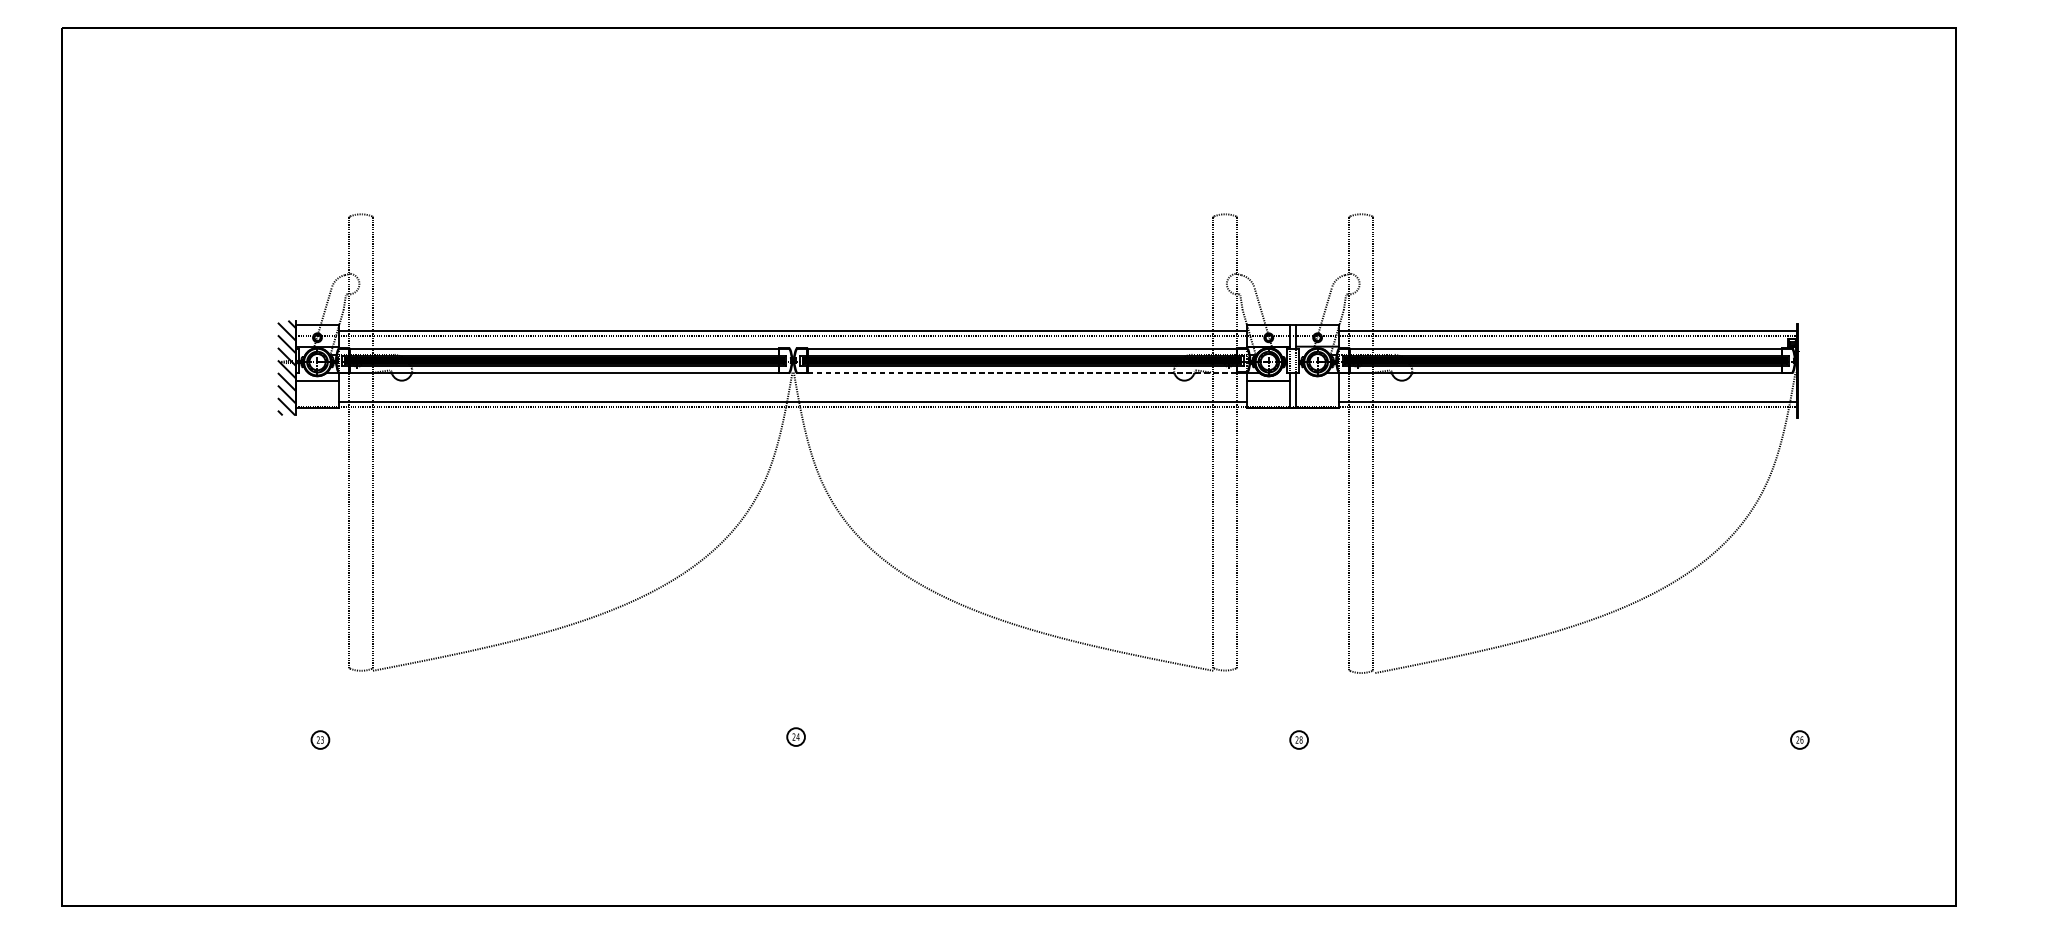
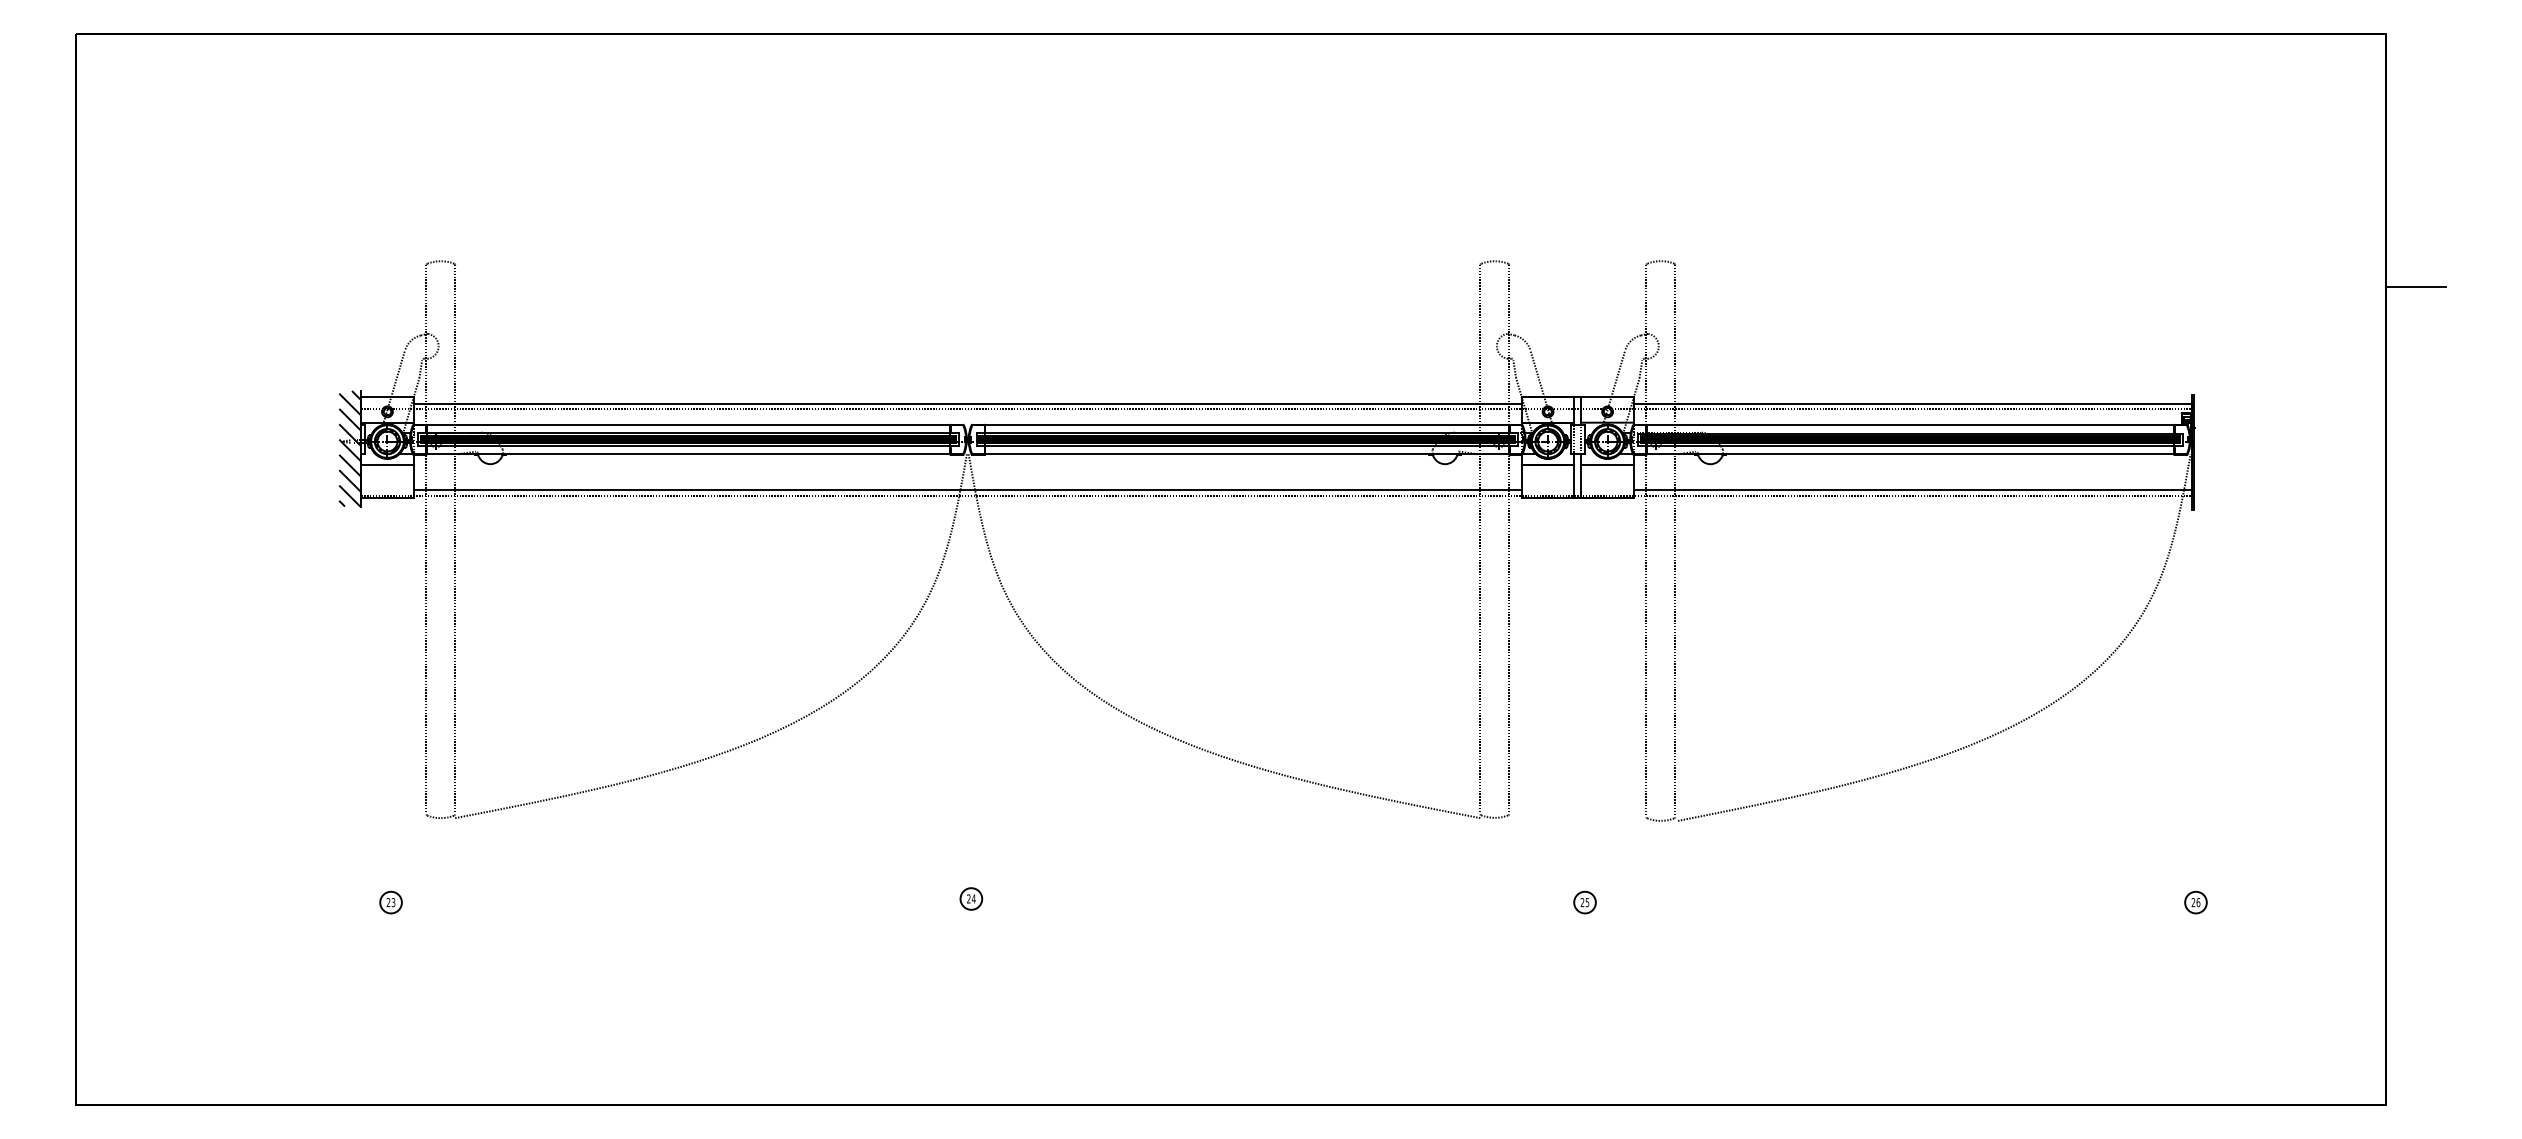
line: (1979, 235) -> (2415, 286), added
line: (1022, 372) -> (1247, 454), dashed -> solid
line: (1317, 381) -> (1607, 465), added
text: (1301, 739) -> (1587, 902), 28 -> 25

